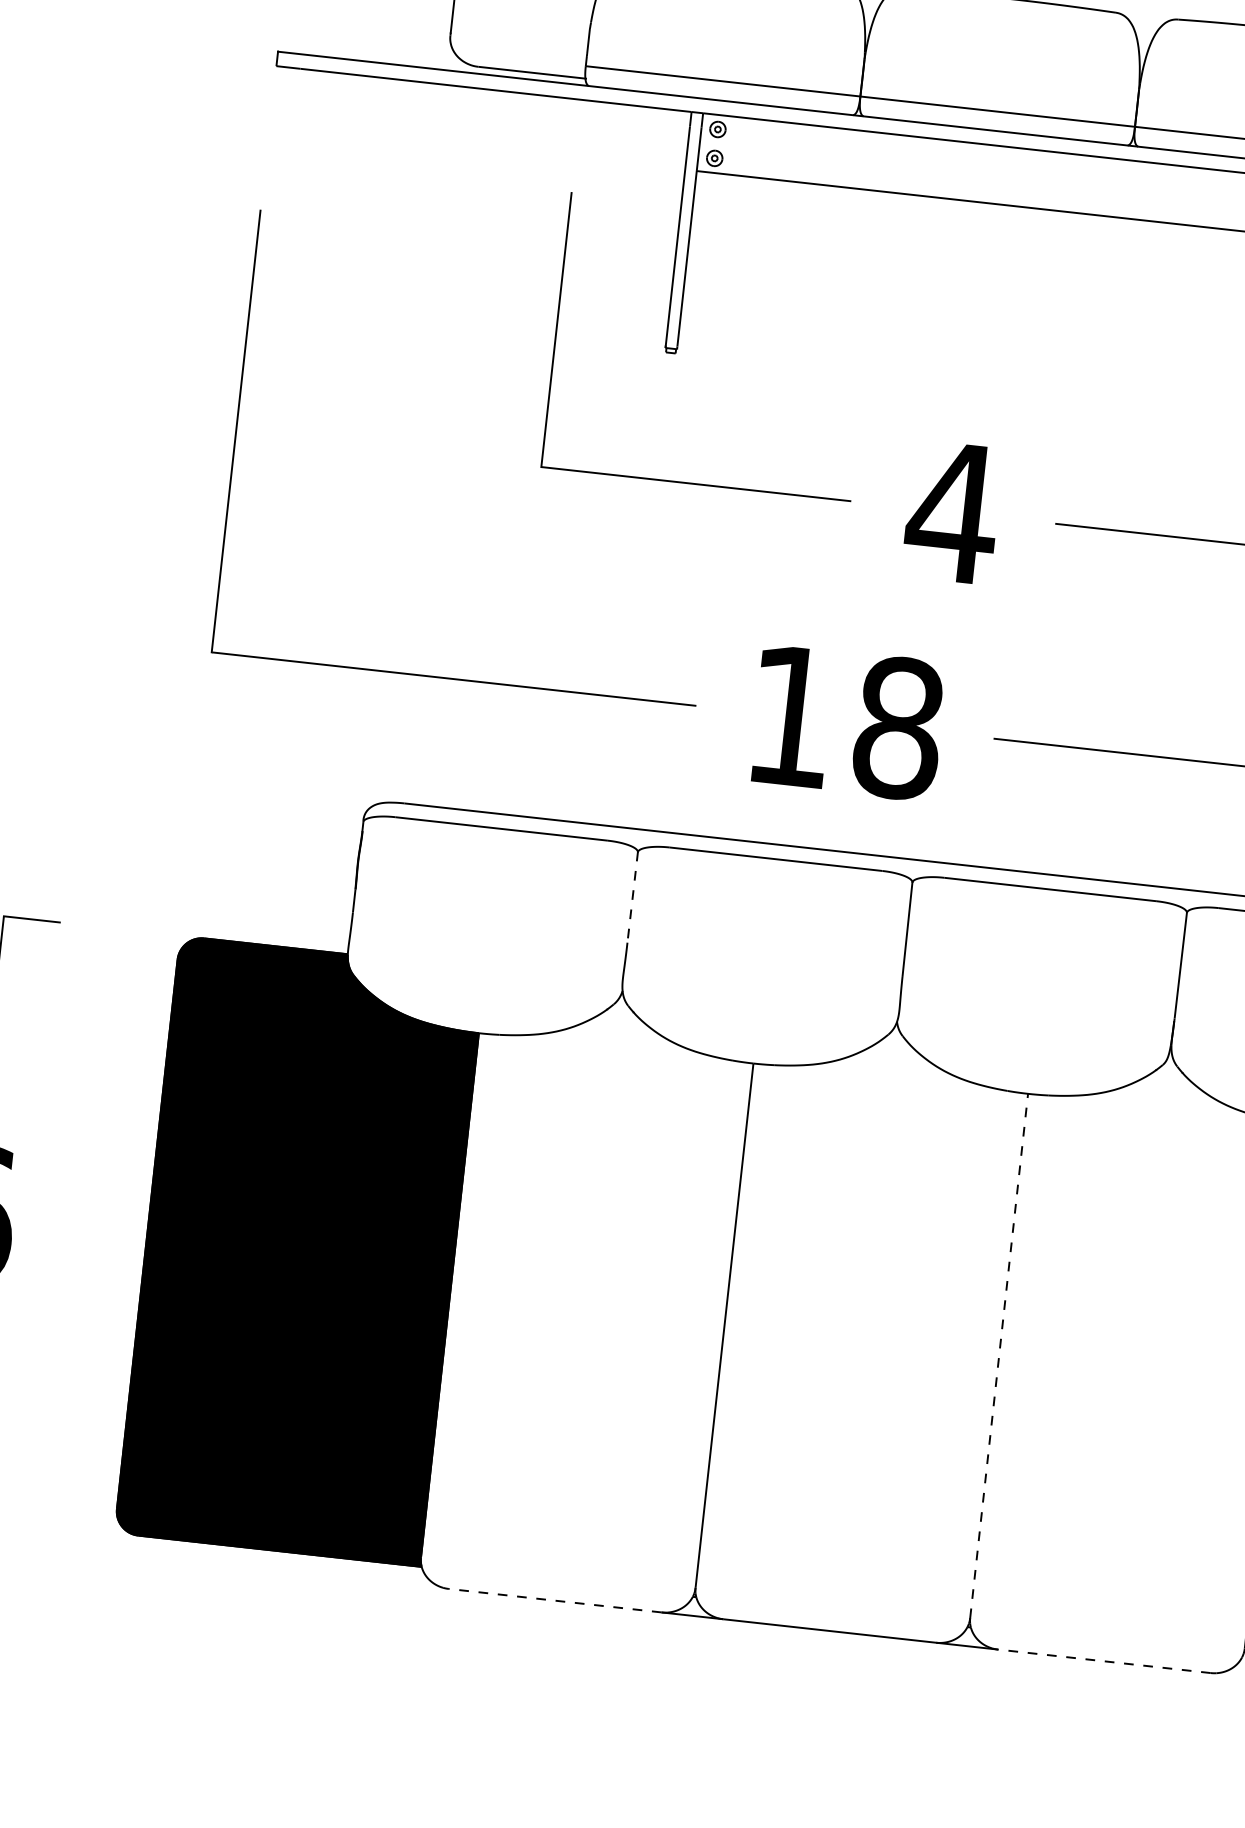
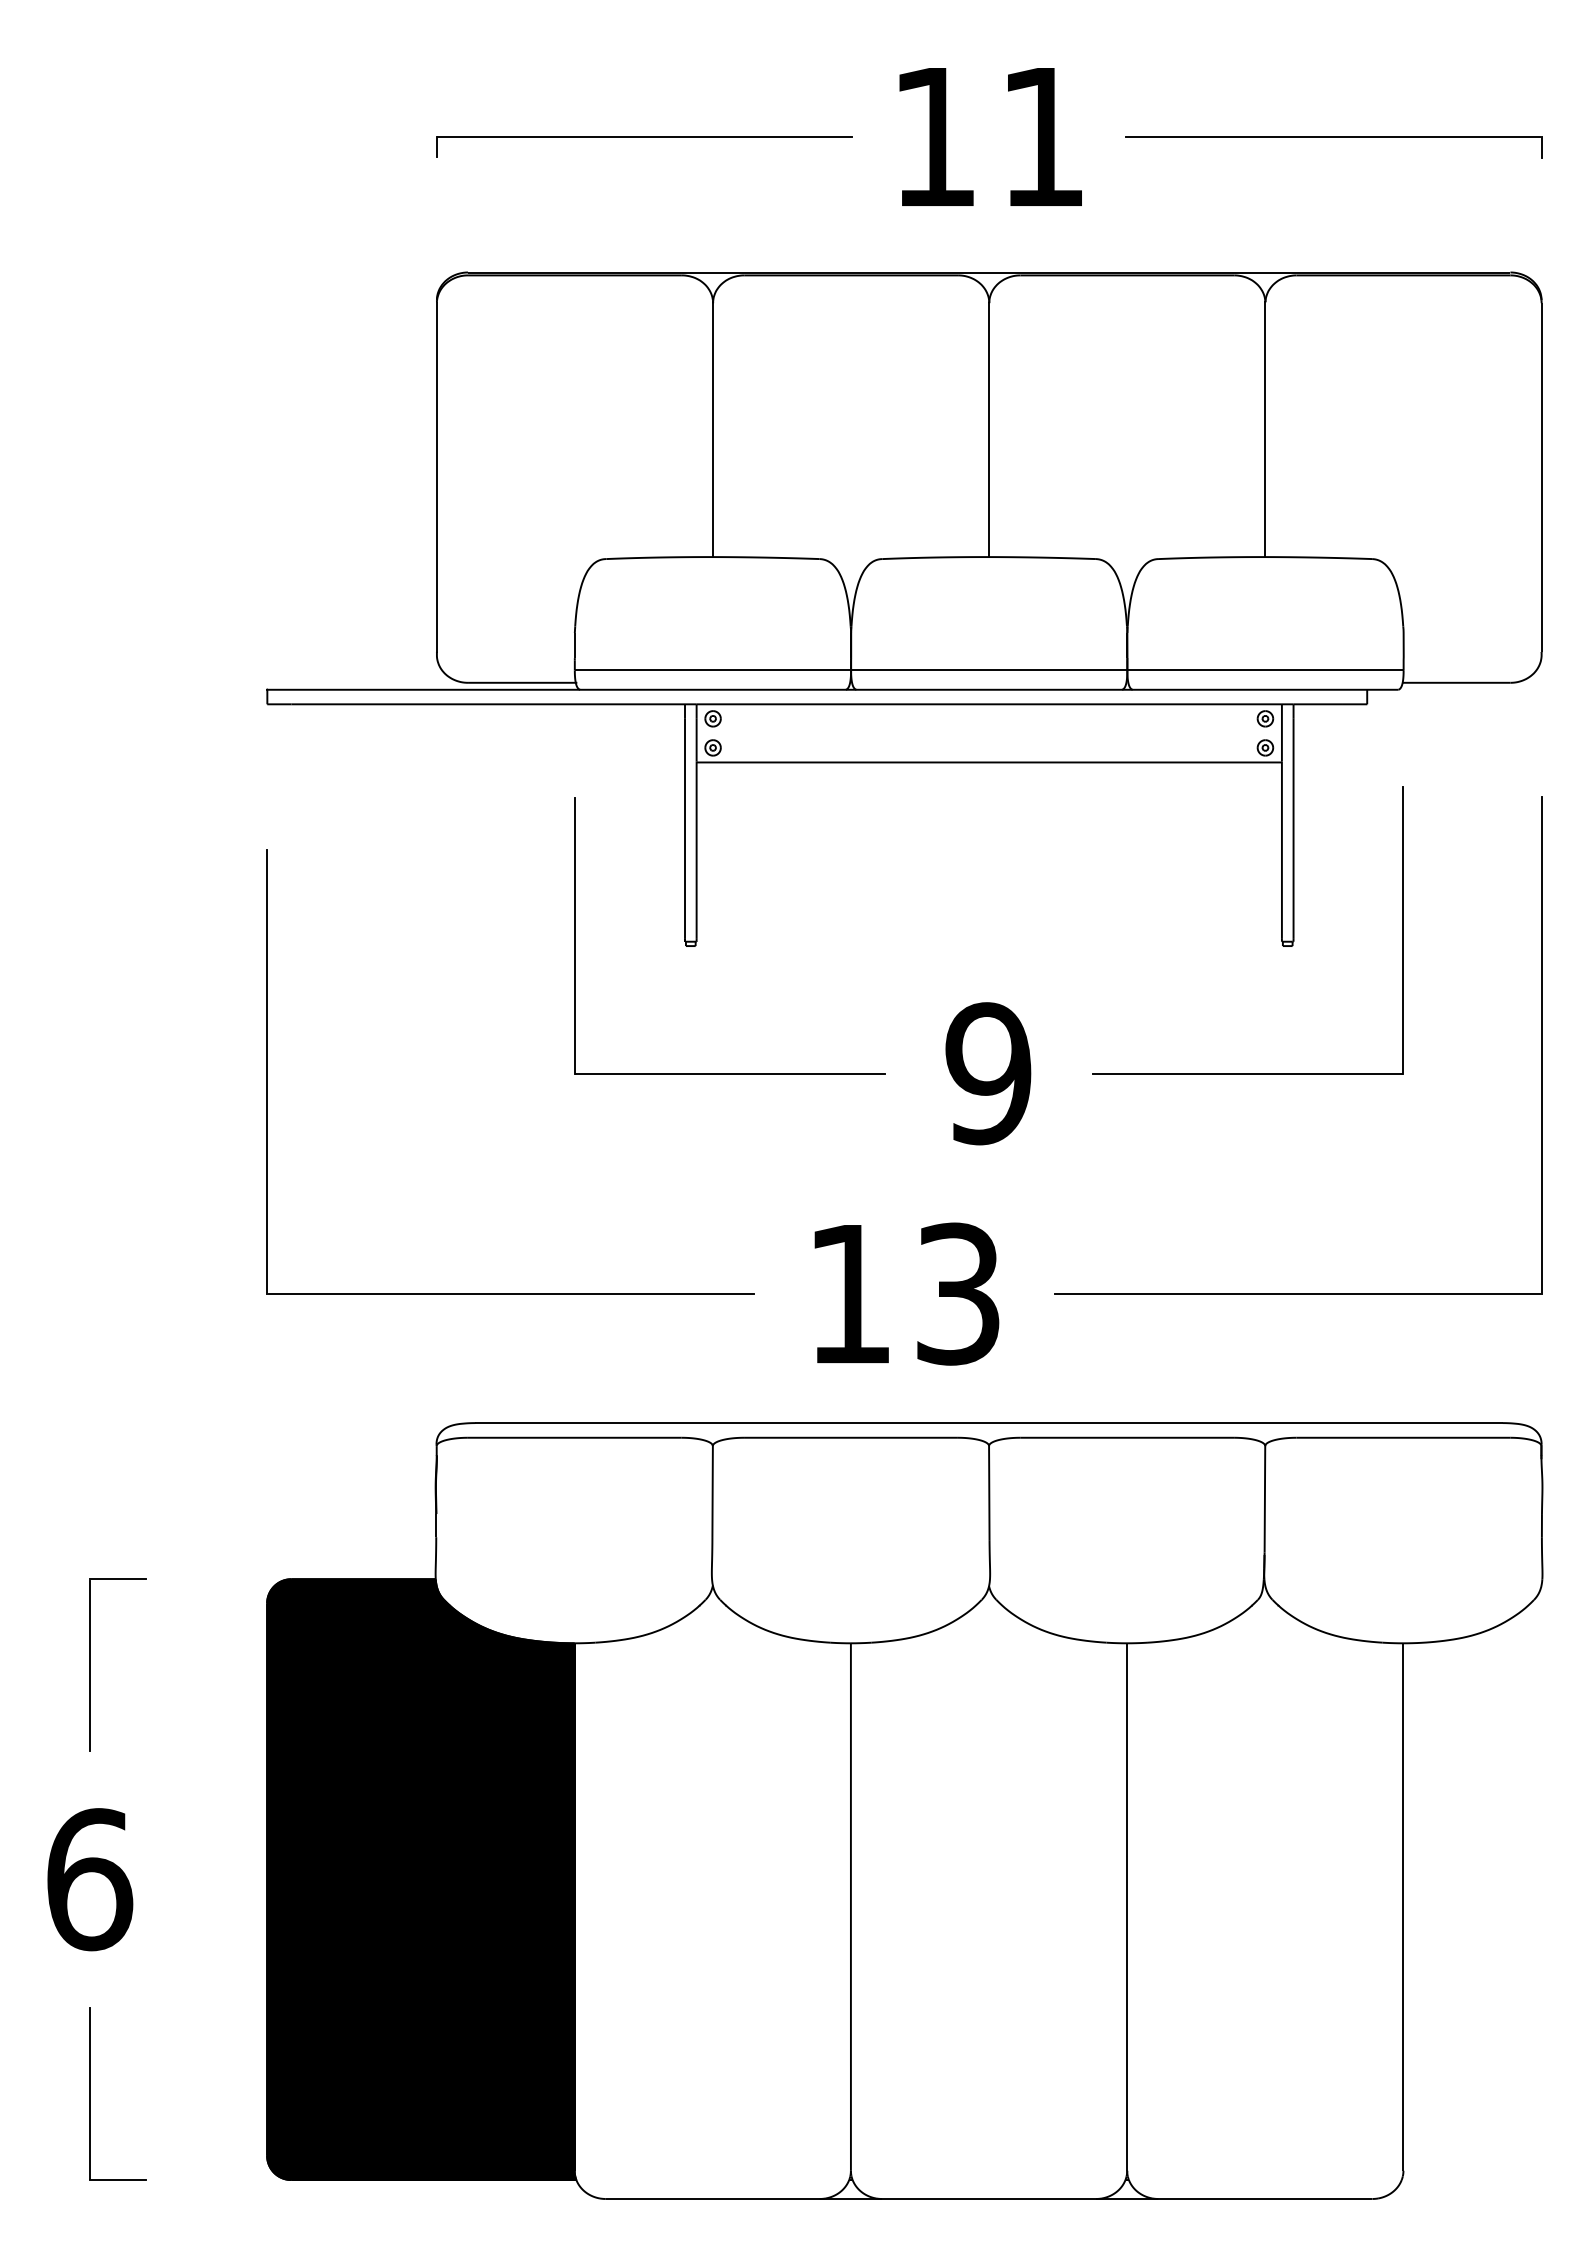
text: (952, 512) -> (988, 1073), 4 -> 9
text: (898, 727) -> (958, 1293), 18 -> 13
line: (632, 897) -> (712, 1491), dashed -> solid
line: (999, 1356) -> (1127, 1907), dashed -> solid
line: (554, 1600) -> (712, 2198), dashed -> solid
line: (1104, 1660) -> (1265, 2198), dashed -> solid

